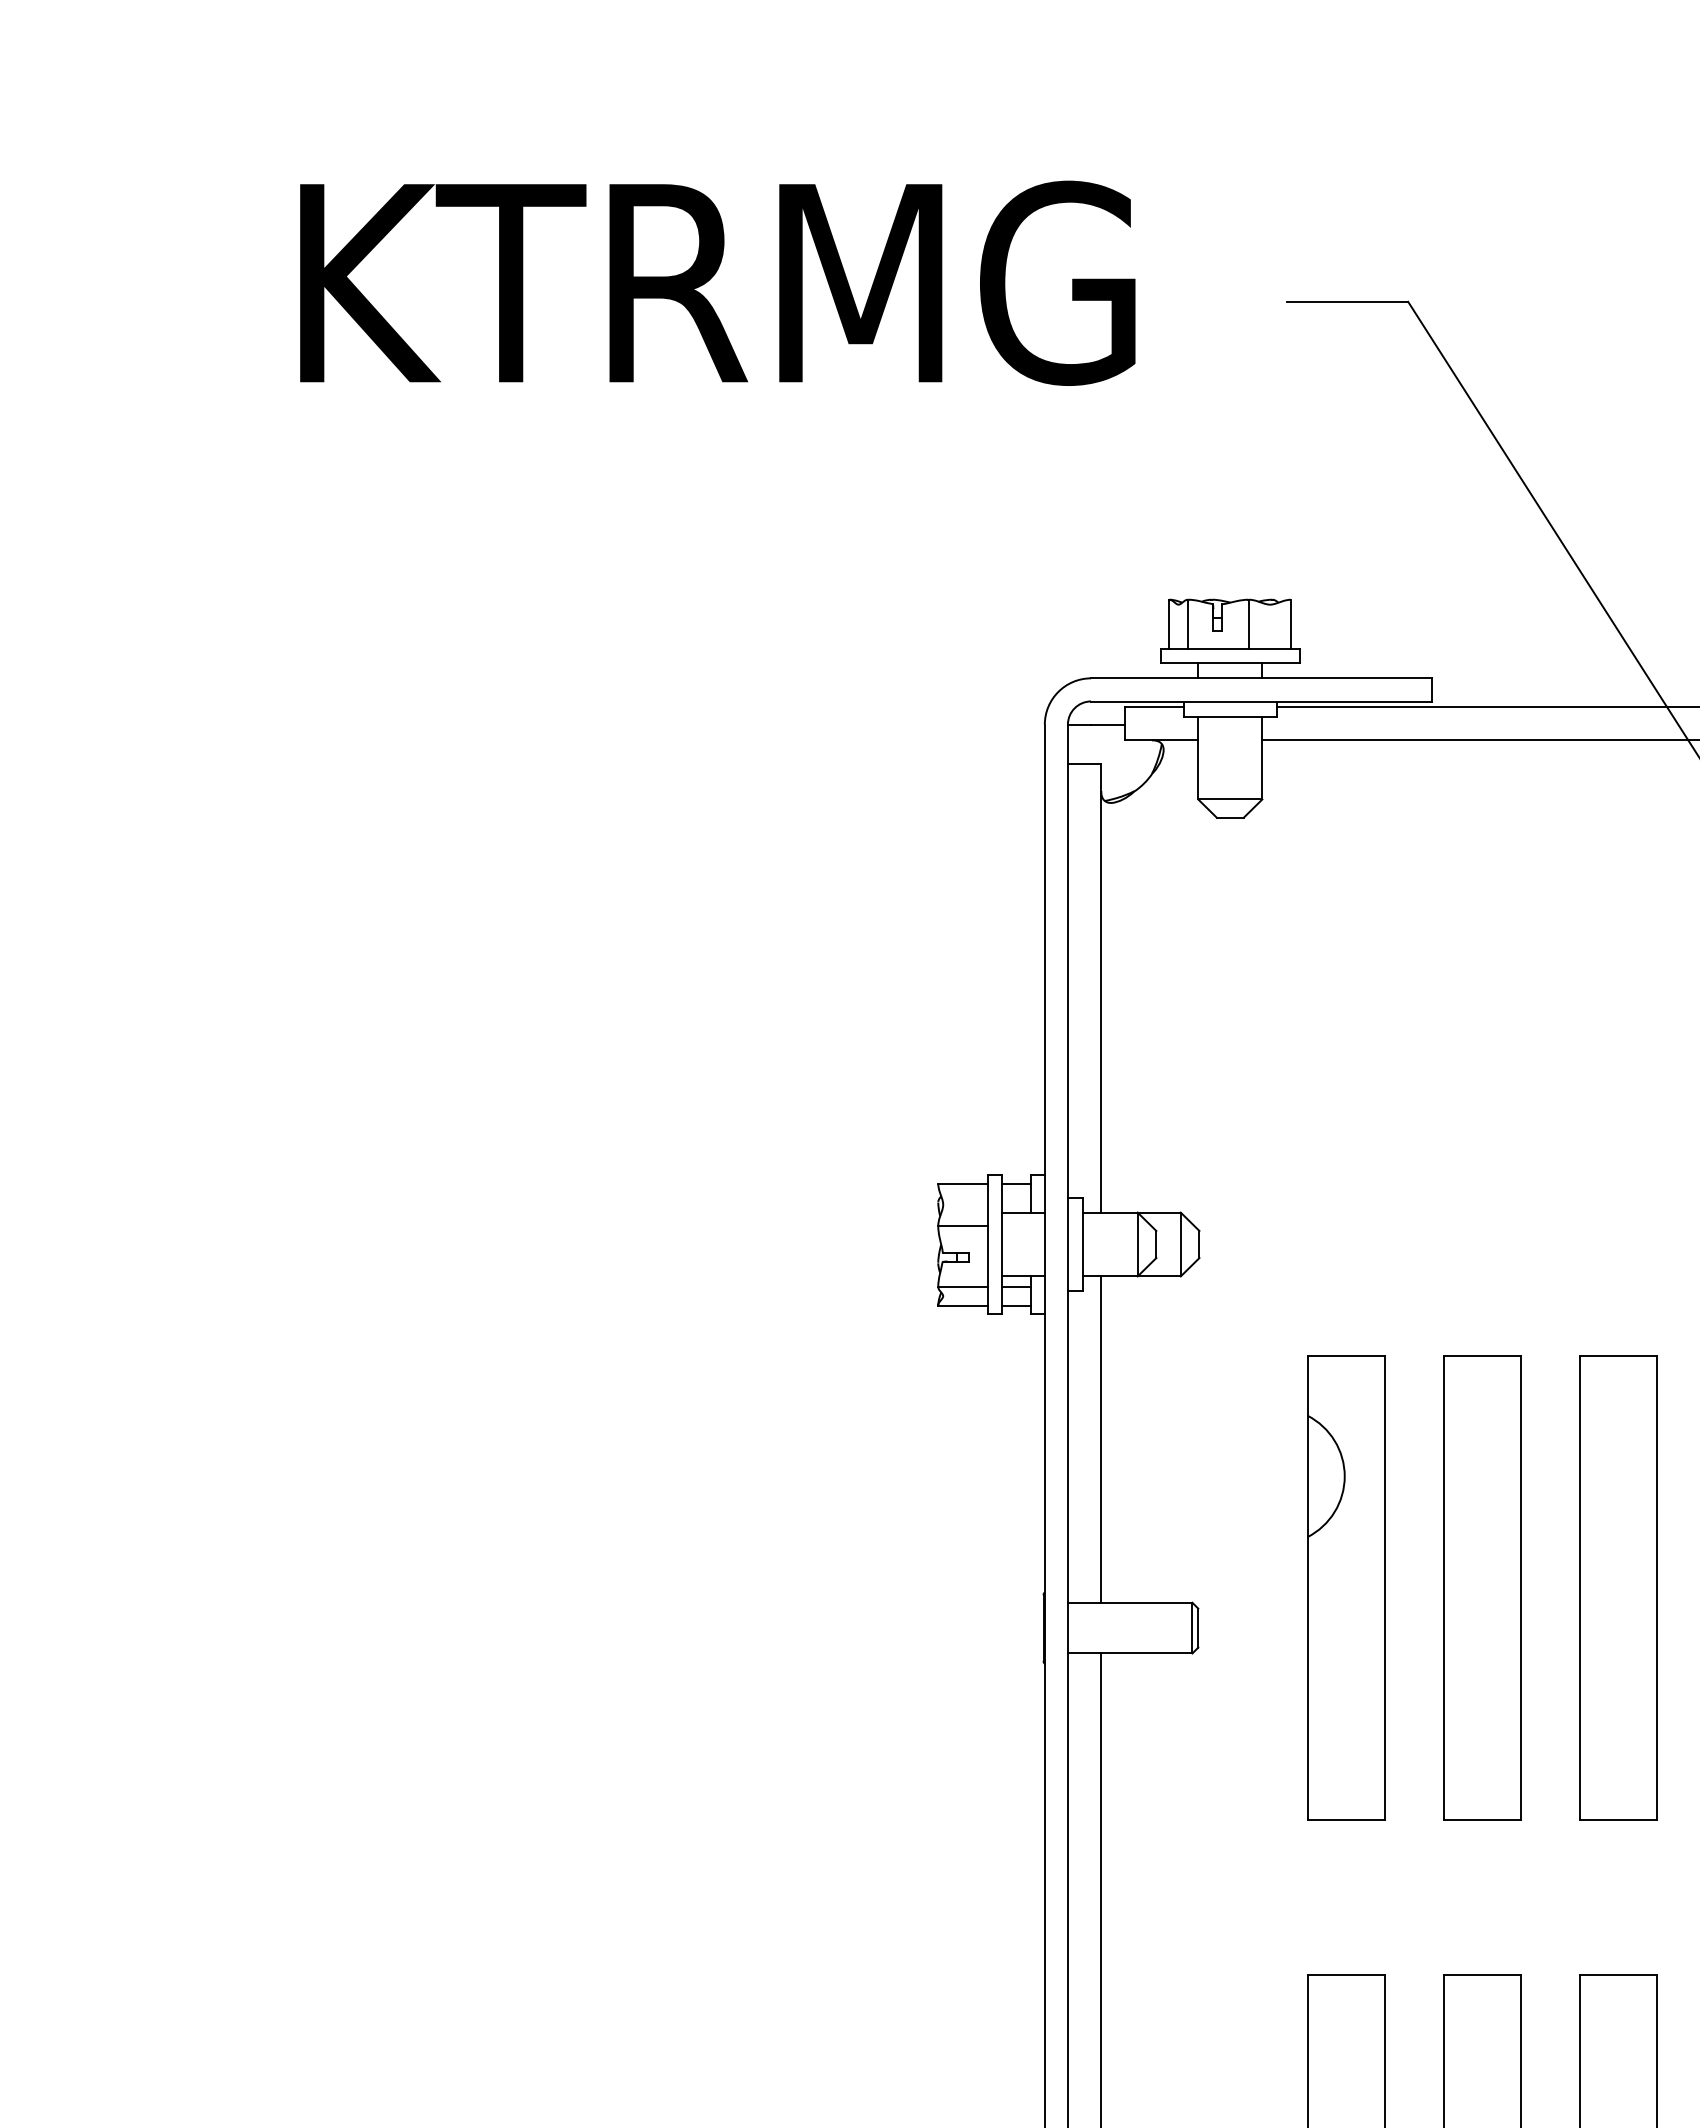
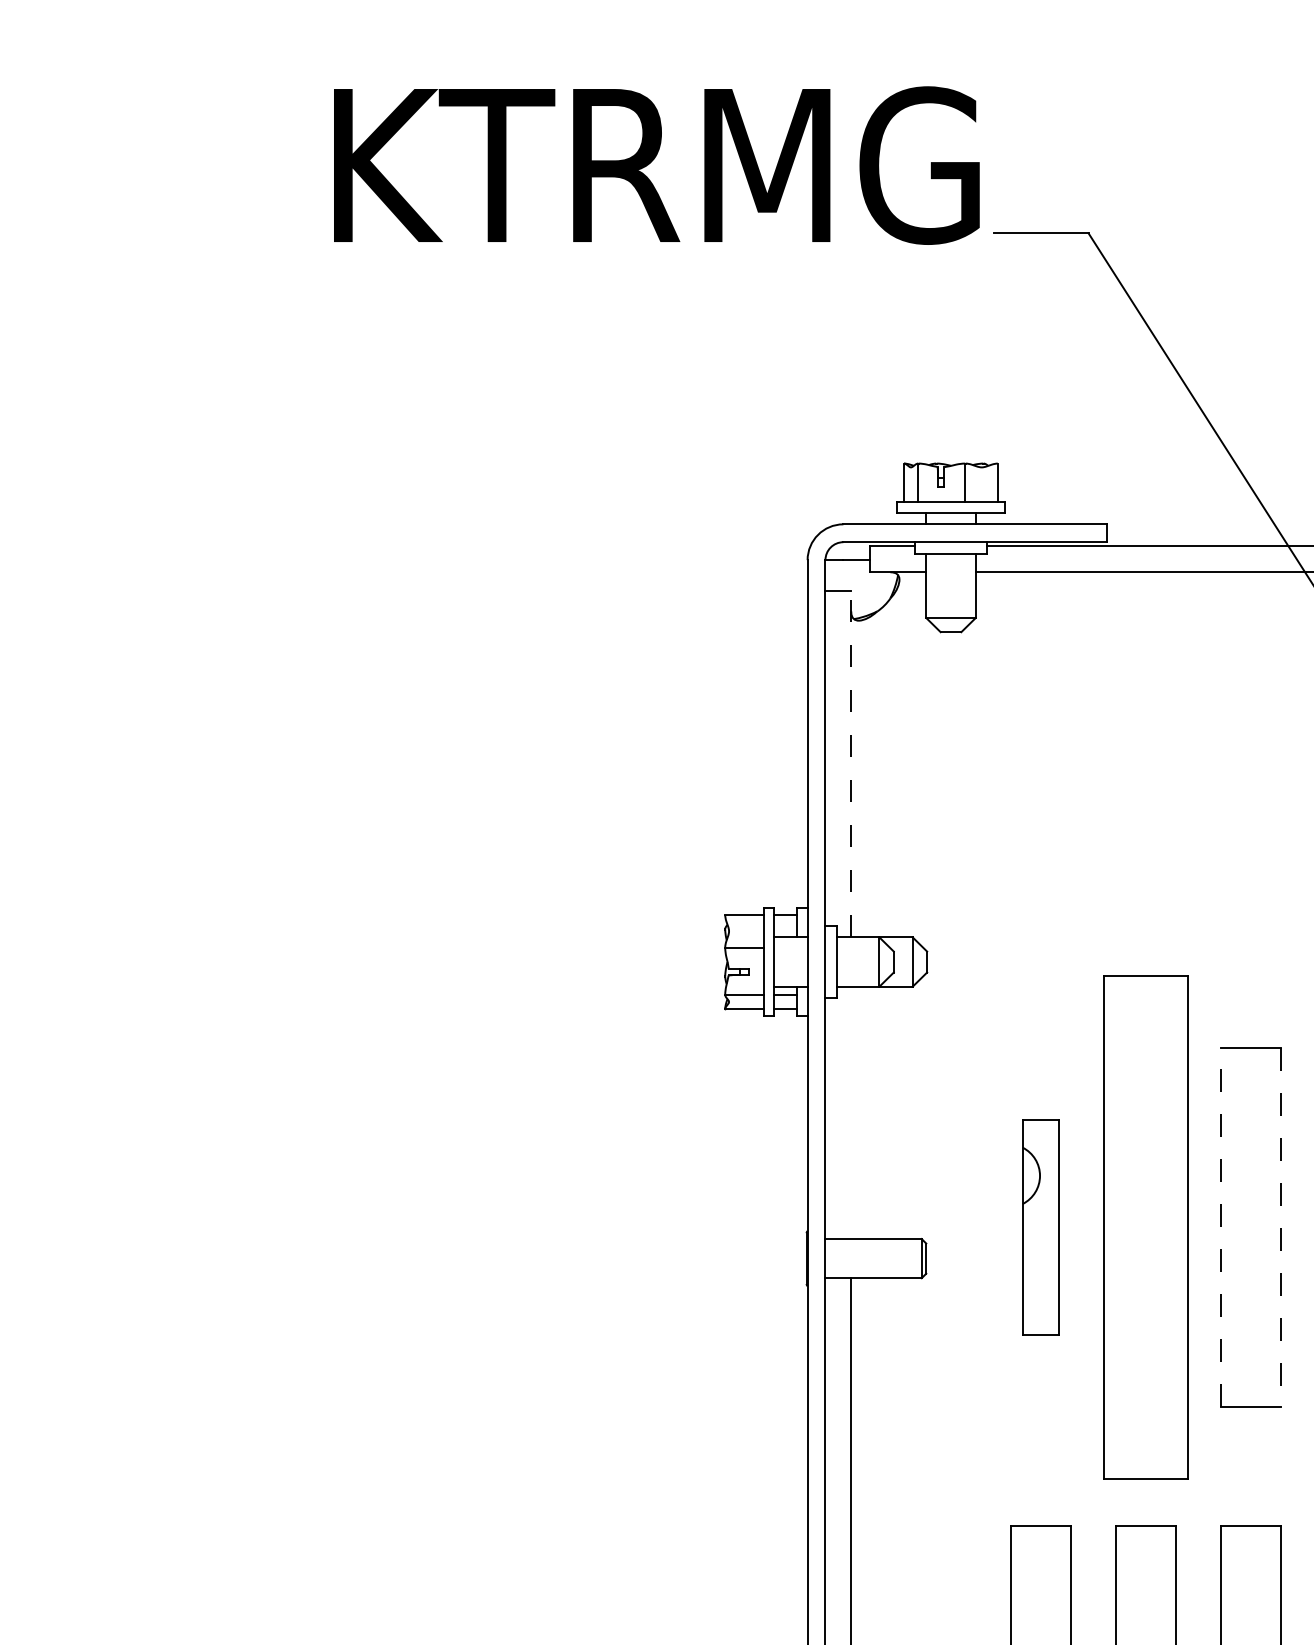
text: (717, 282) -> (656, 164), moved
line: (1101, 987) -> (851, 763), solid -> dashed
line: (1101, 1439) -> (851, 1112), removed
part: (1346, 1587) -> (1040, 1227), size x0.6
part: (1482, 1587) -> (1145, 1227), size x1.4
line: (1579, 1587) -> (1220, 1227), solid -> dashed
line: (1657, 1588) -> (1281, 1227), solid -> dashed

